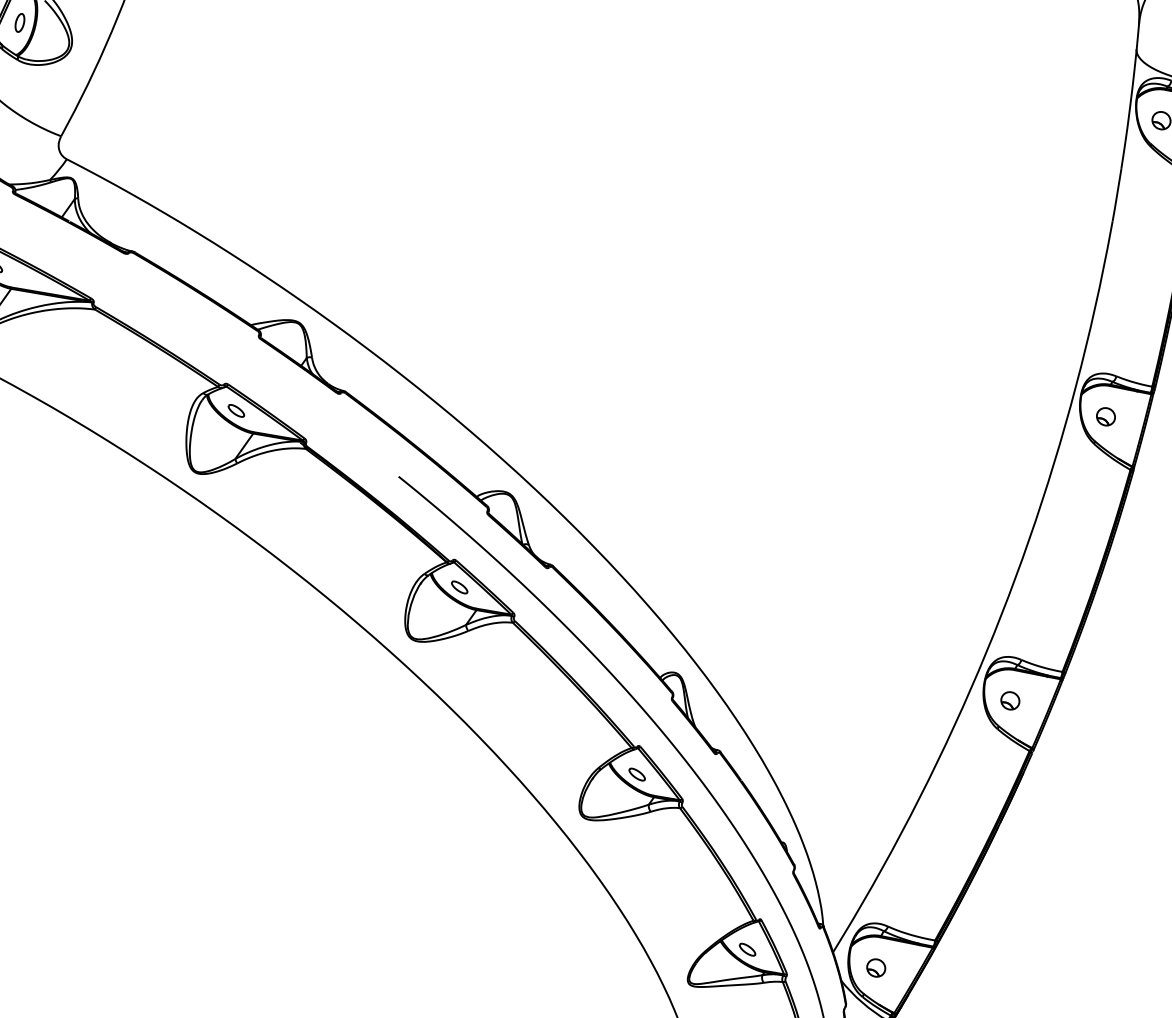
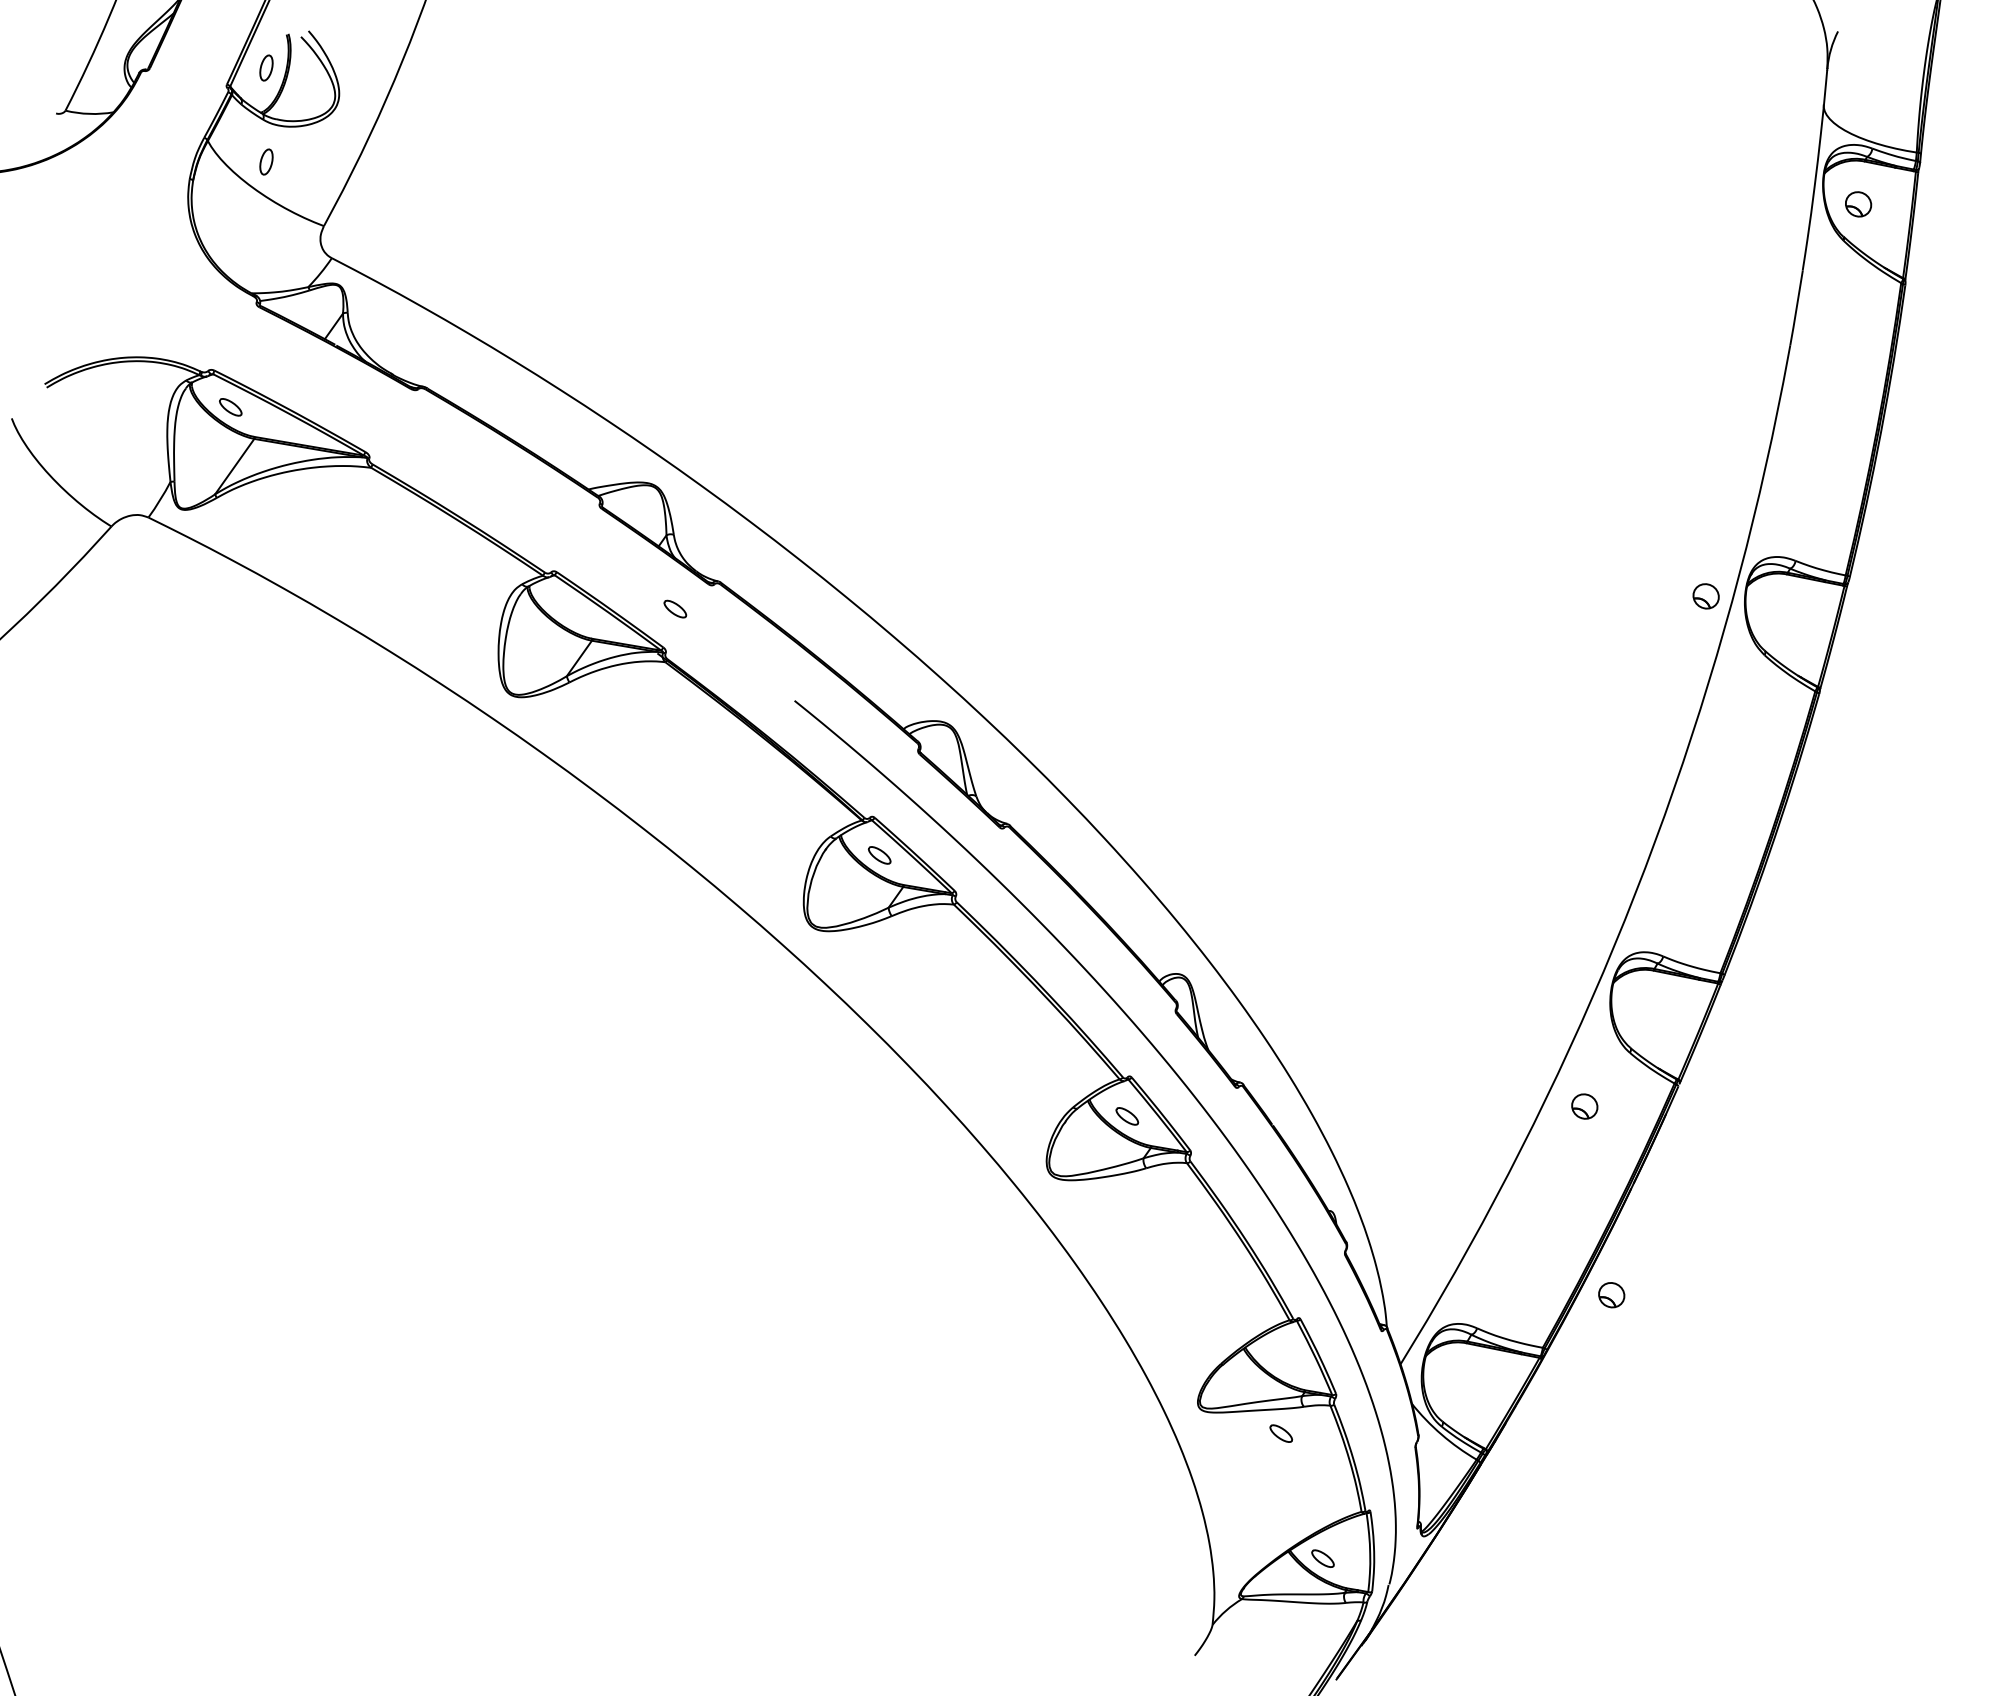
part: (19, 89) -> (266, 161), added
part: (236, 410) -> (675, 608), moved
part: (1105, 416) -> (1705, 596), moved
part: (1010, 700) -> (1584, 1106), moved
part: (747, 949) -> (1280, 1433), moved
part: (876, 968) -> (1611, 1295), moved

